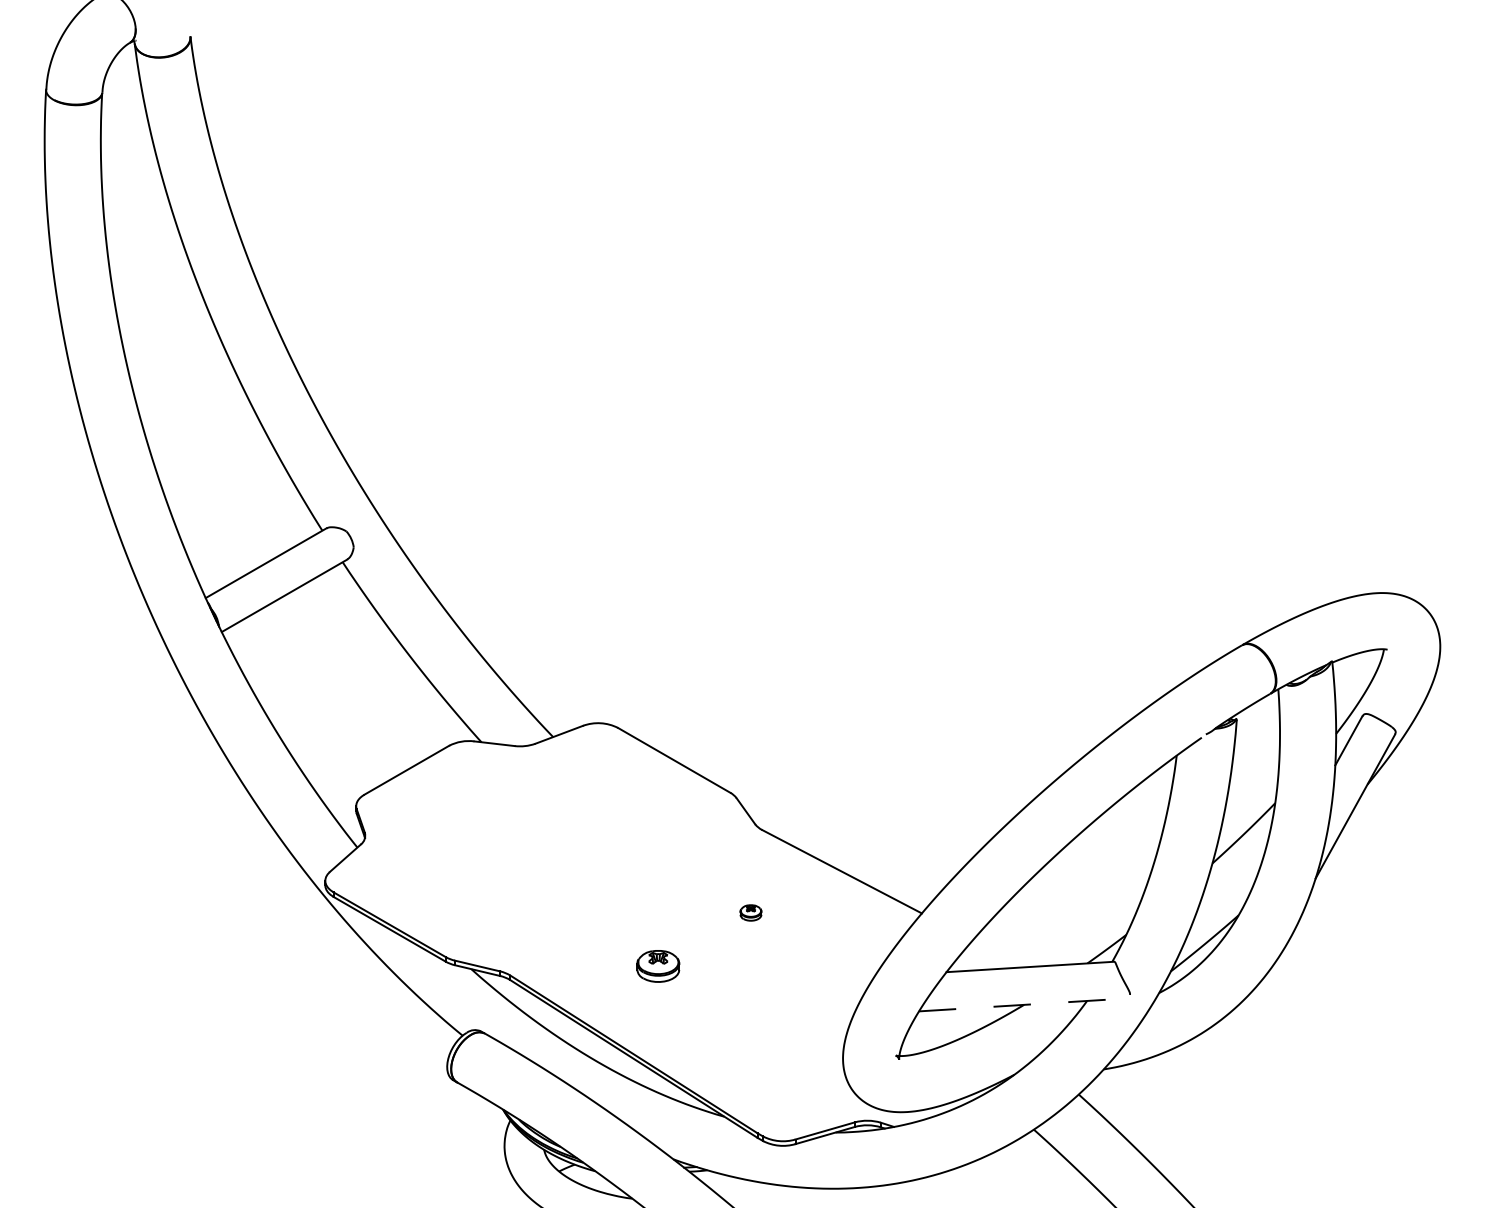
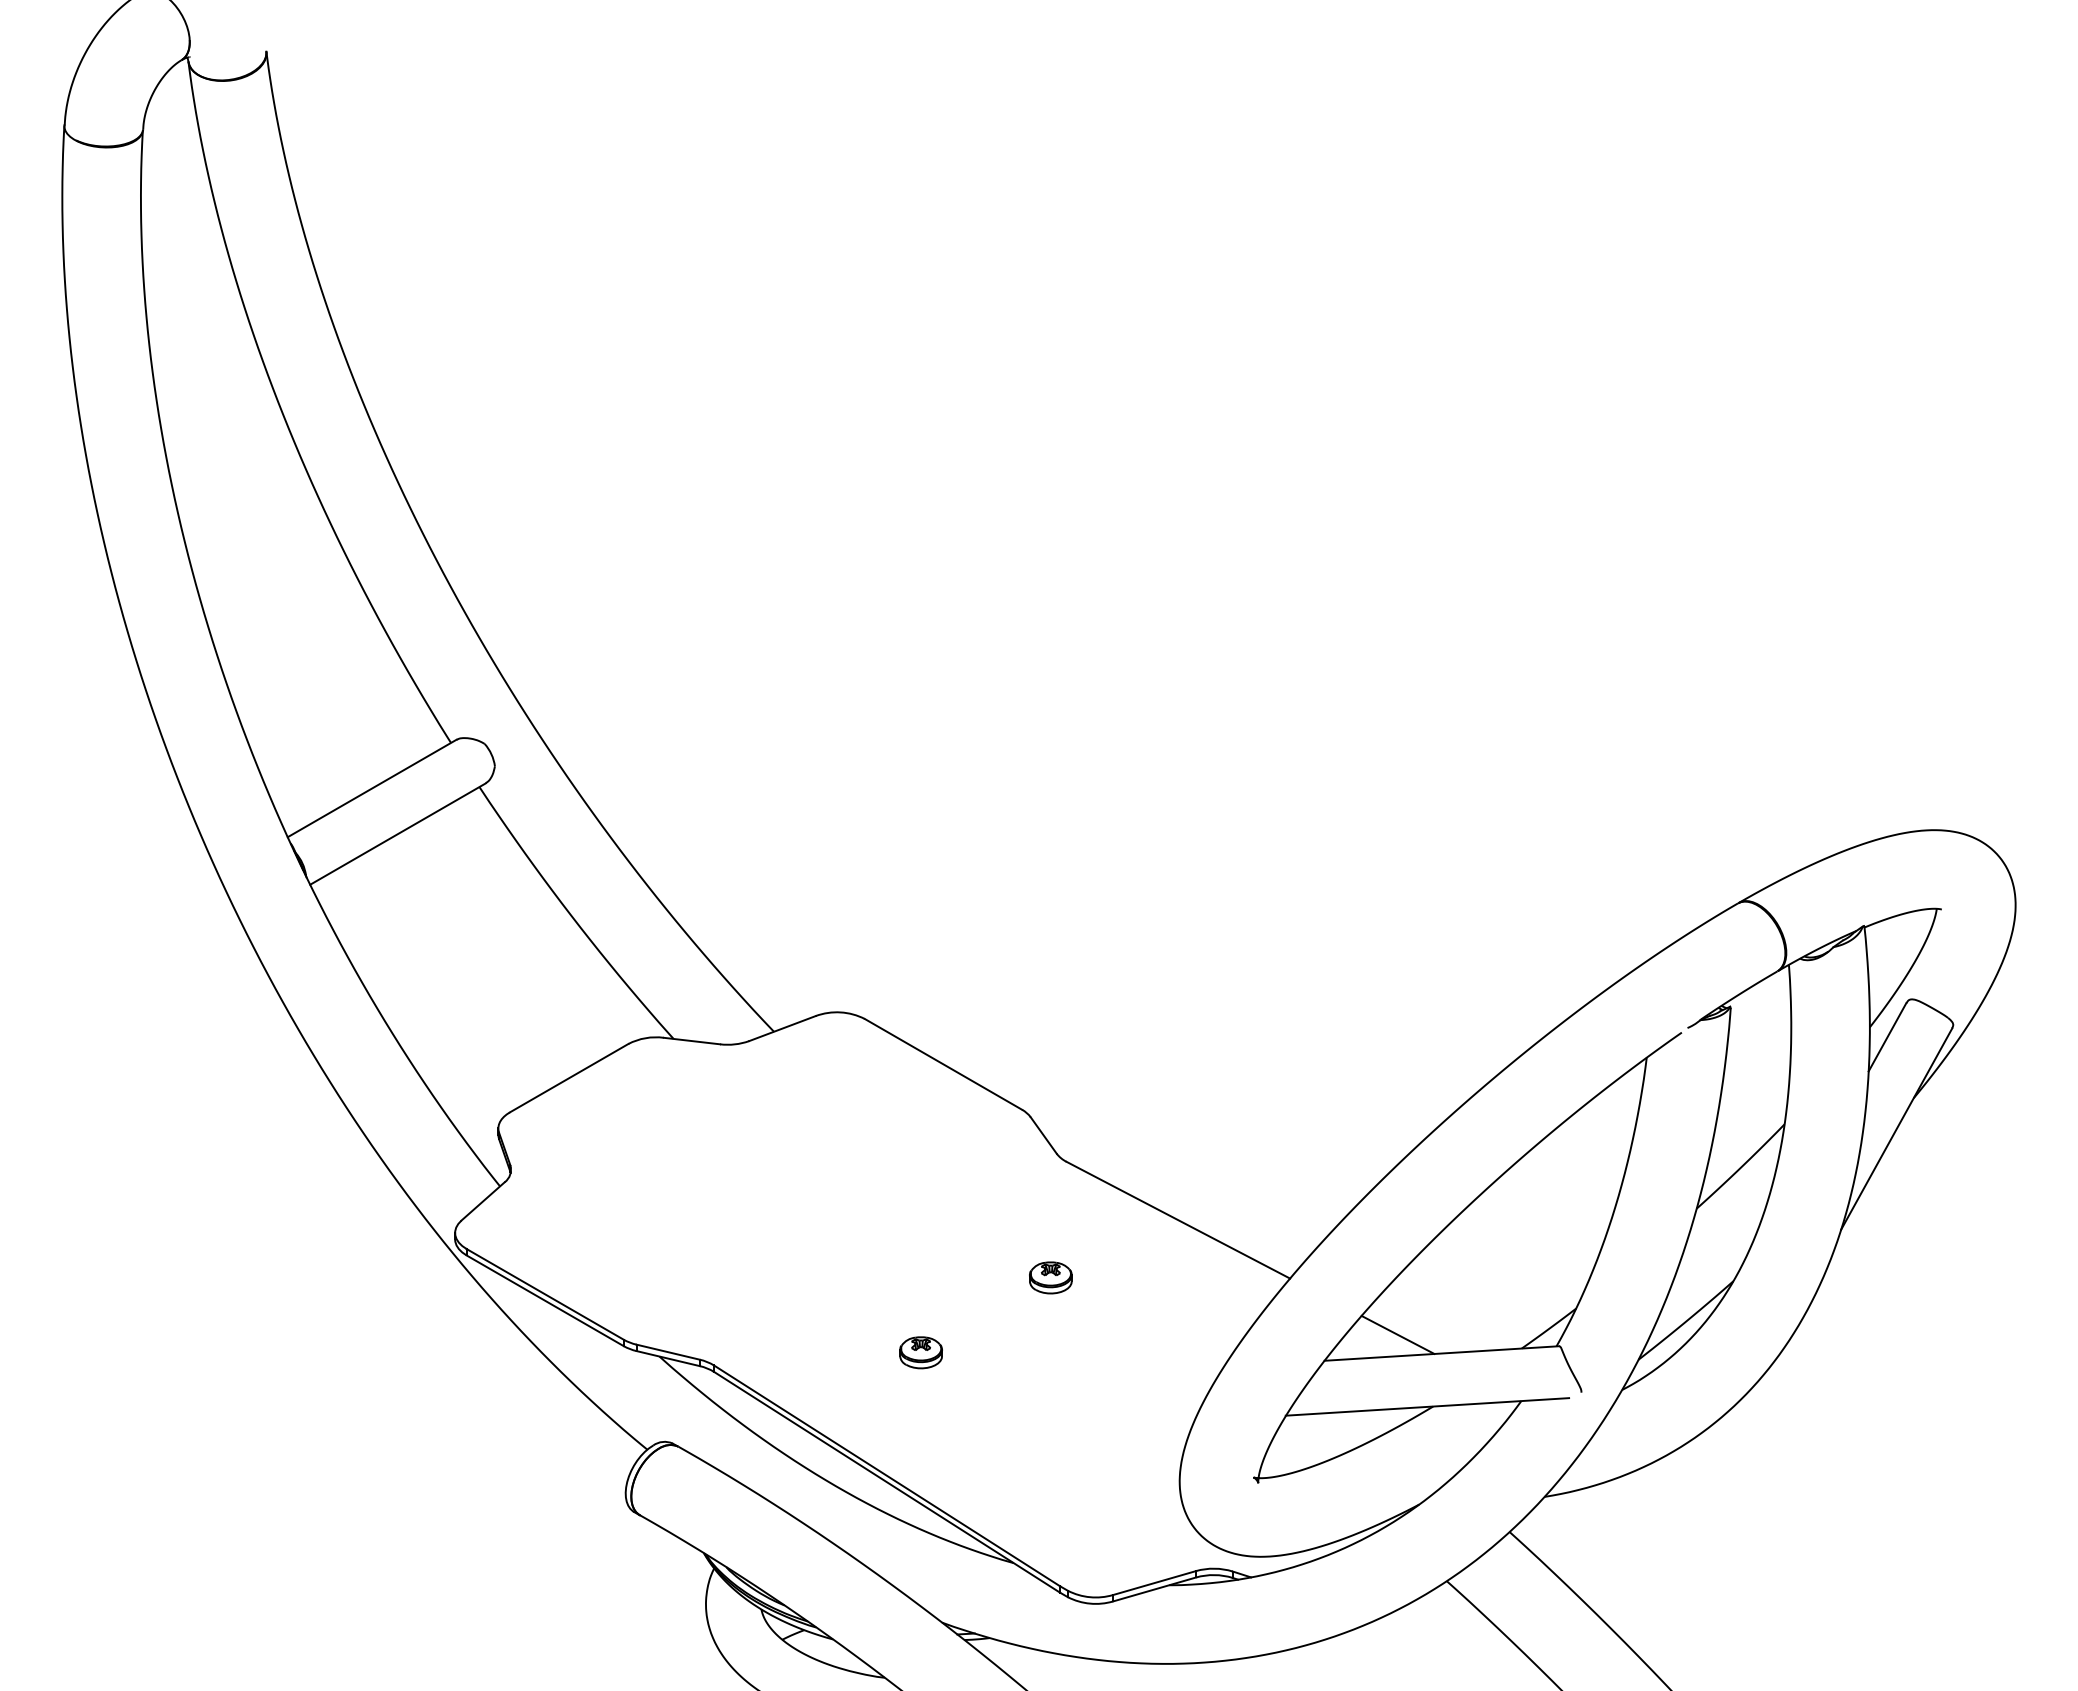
part: (750, 912) -> (1050, 1277), size x1.43
line: (998, 953) -> (1397, 1334), added
part: (657, 966) -> (920, 1352), size x0.71
line: (1020, 1004) -> (1427, 1406), dashed -> solid

